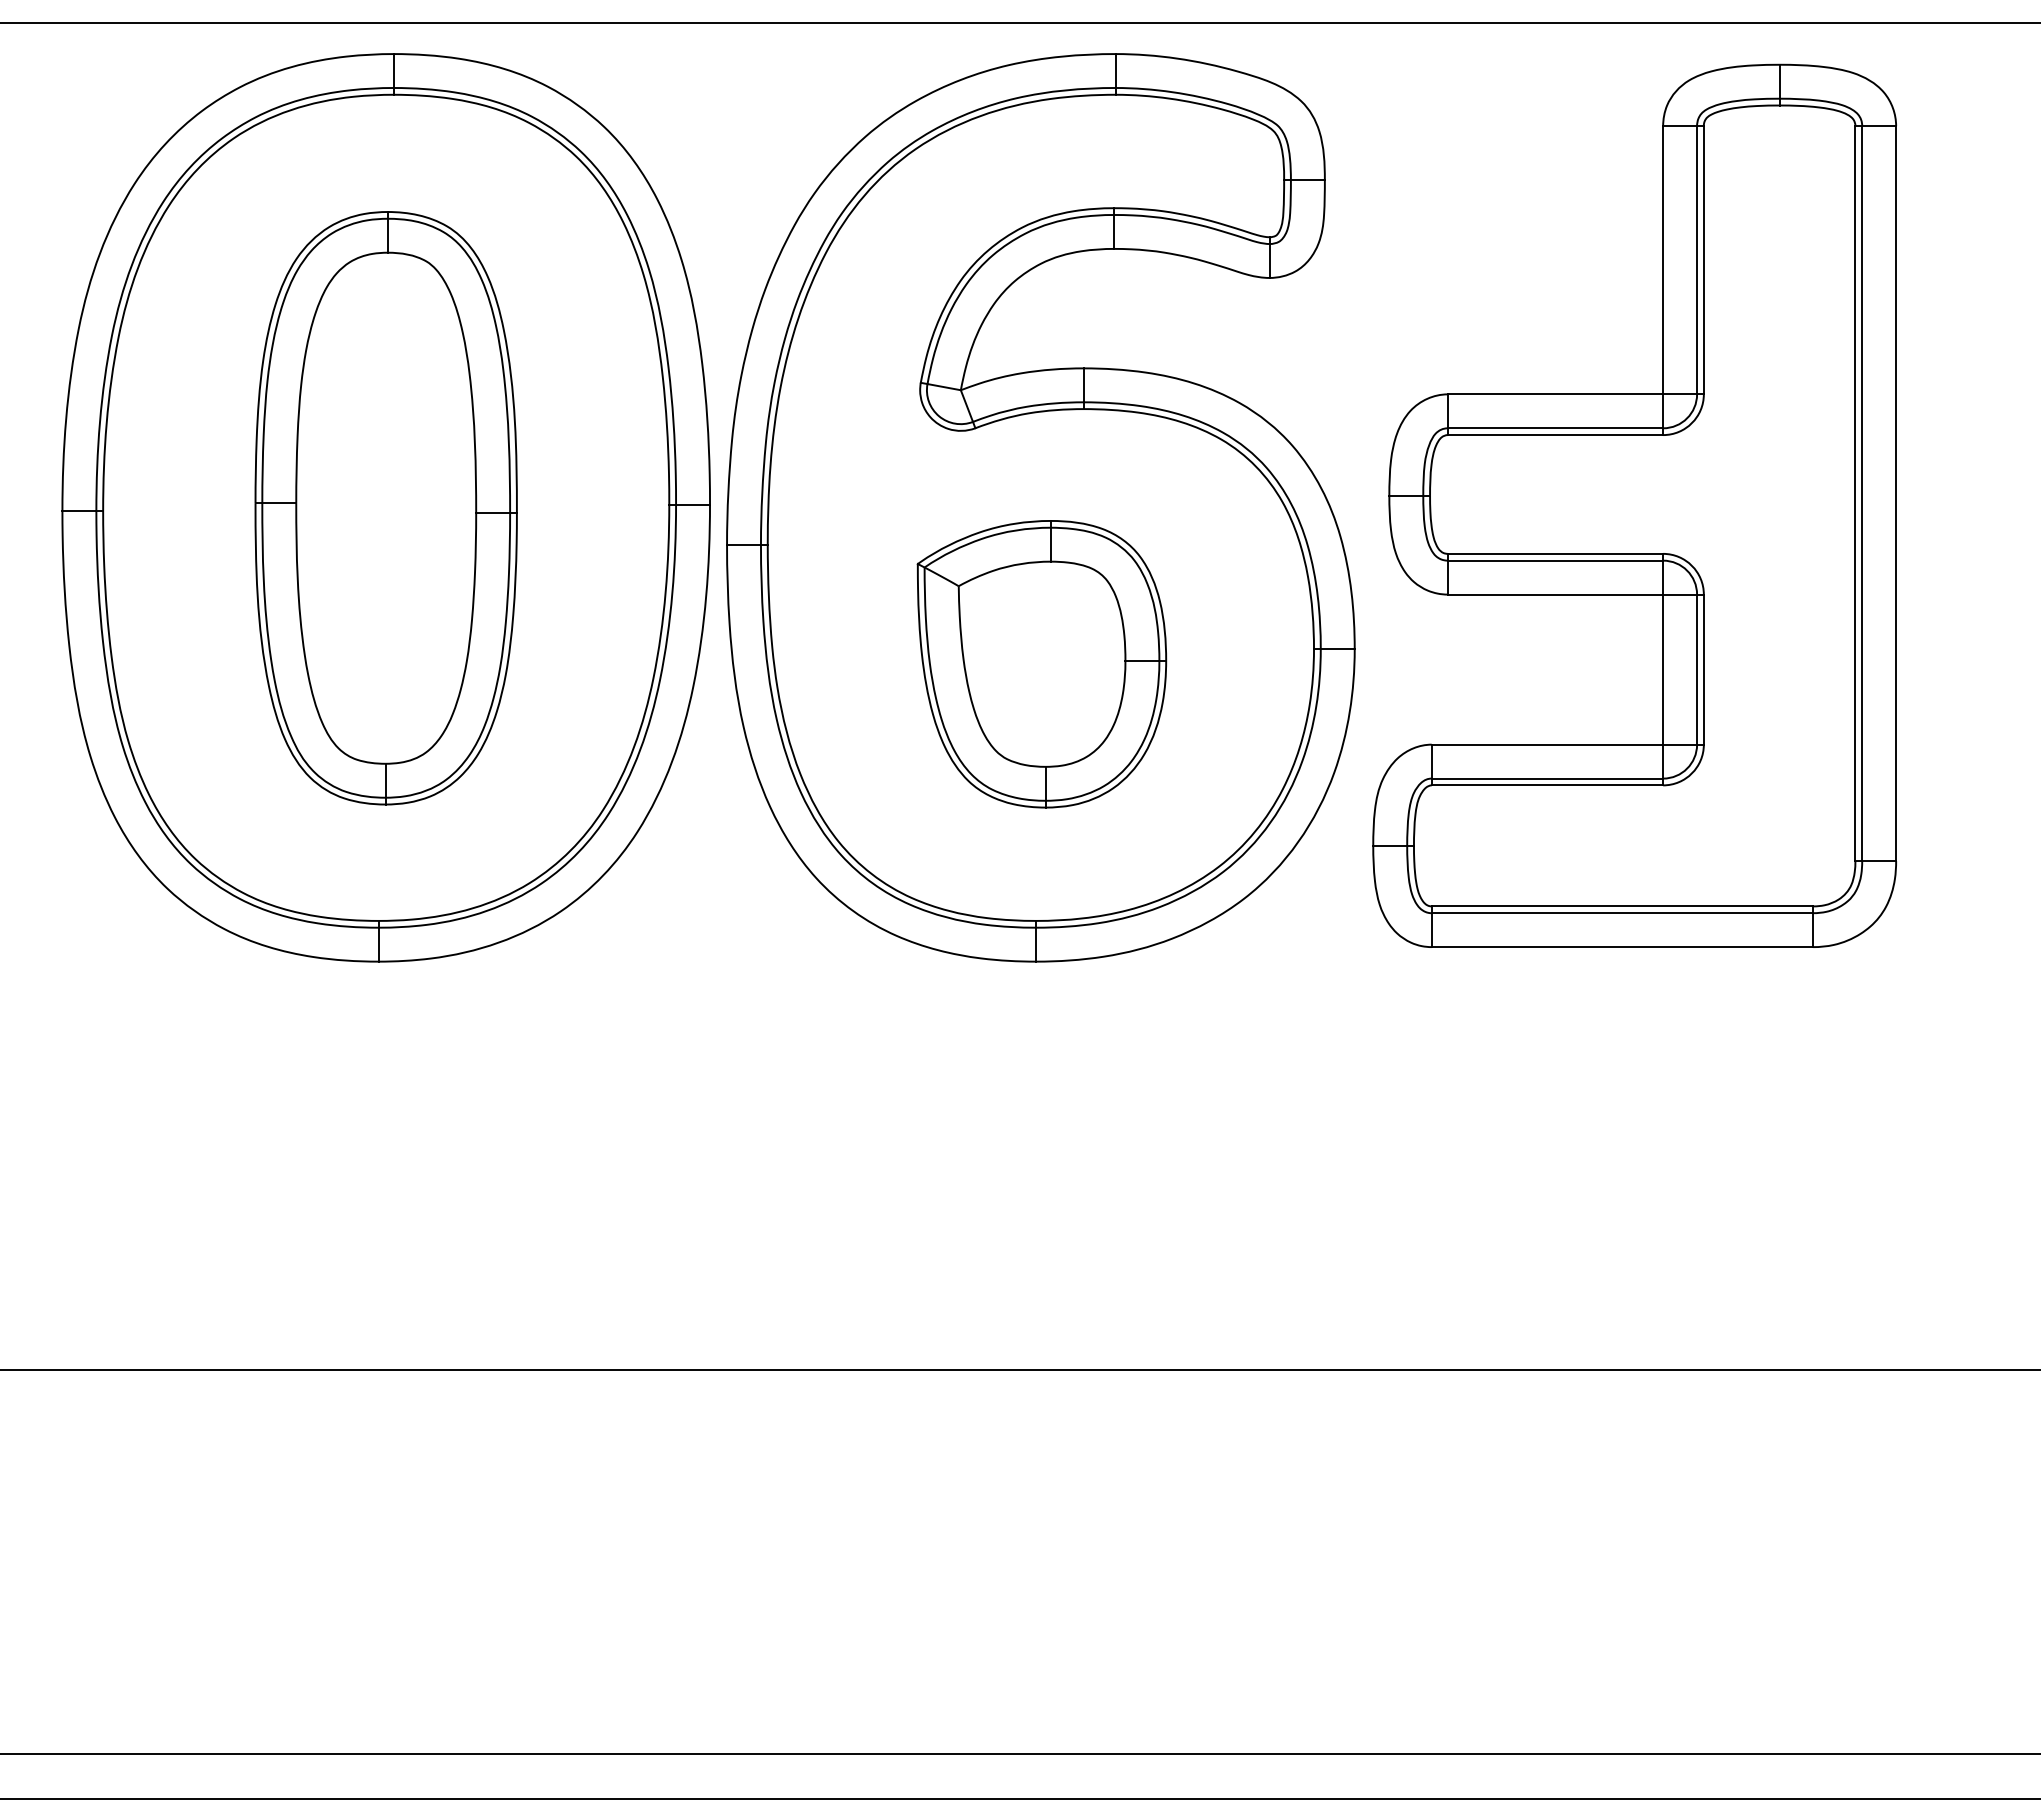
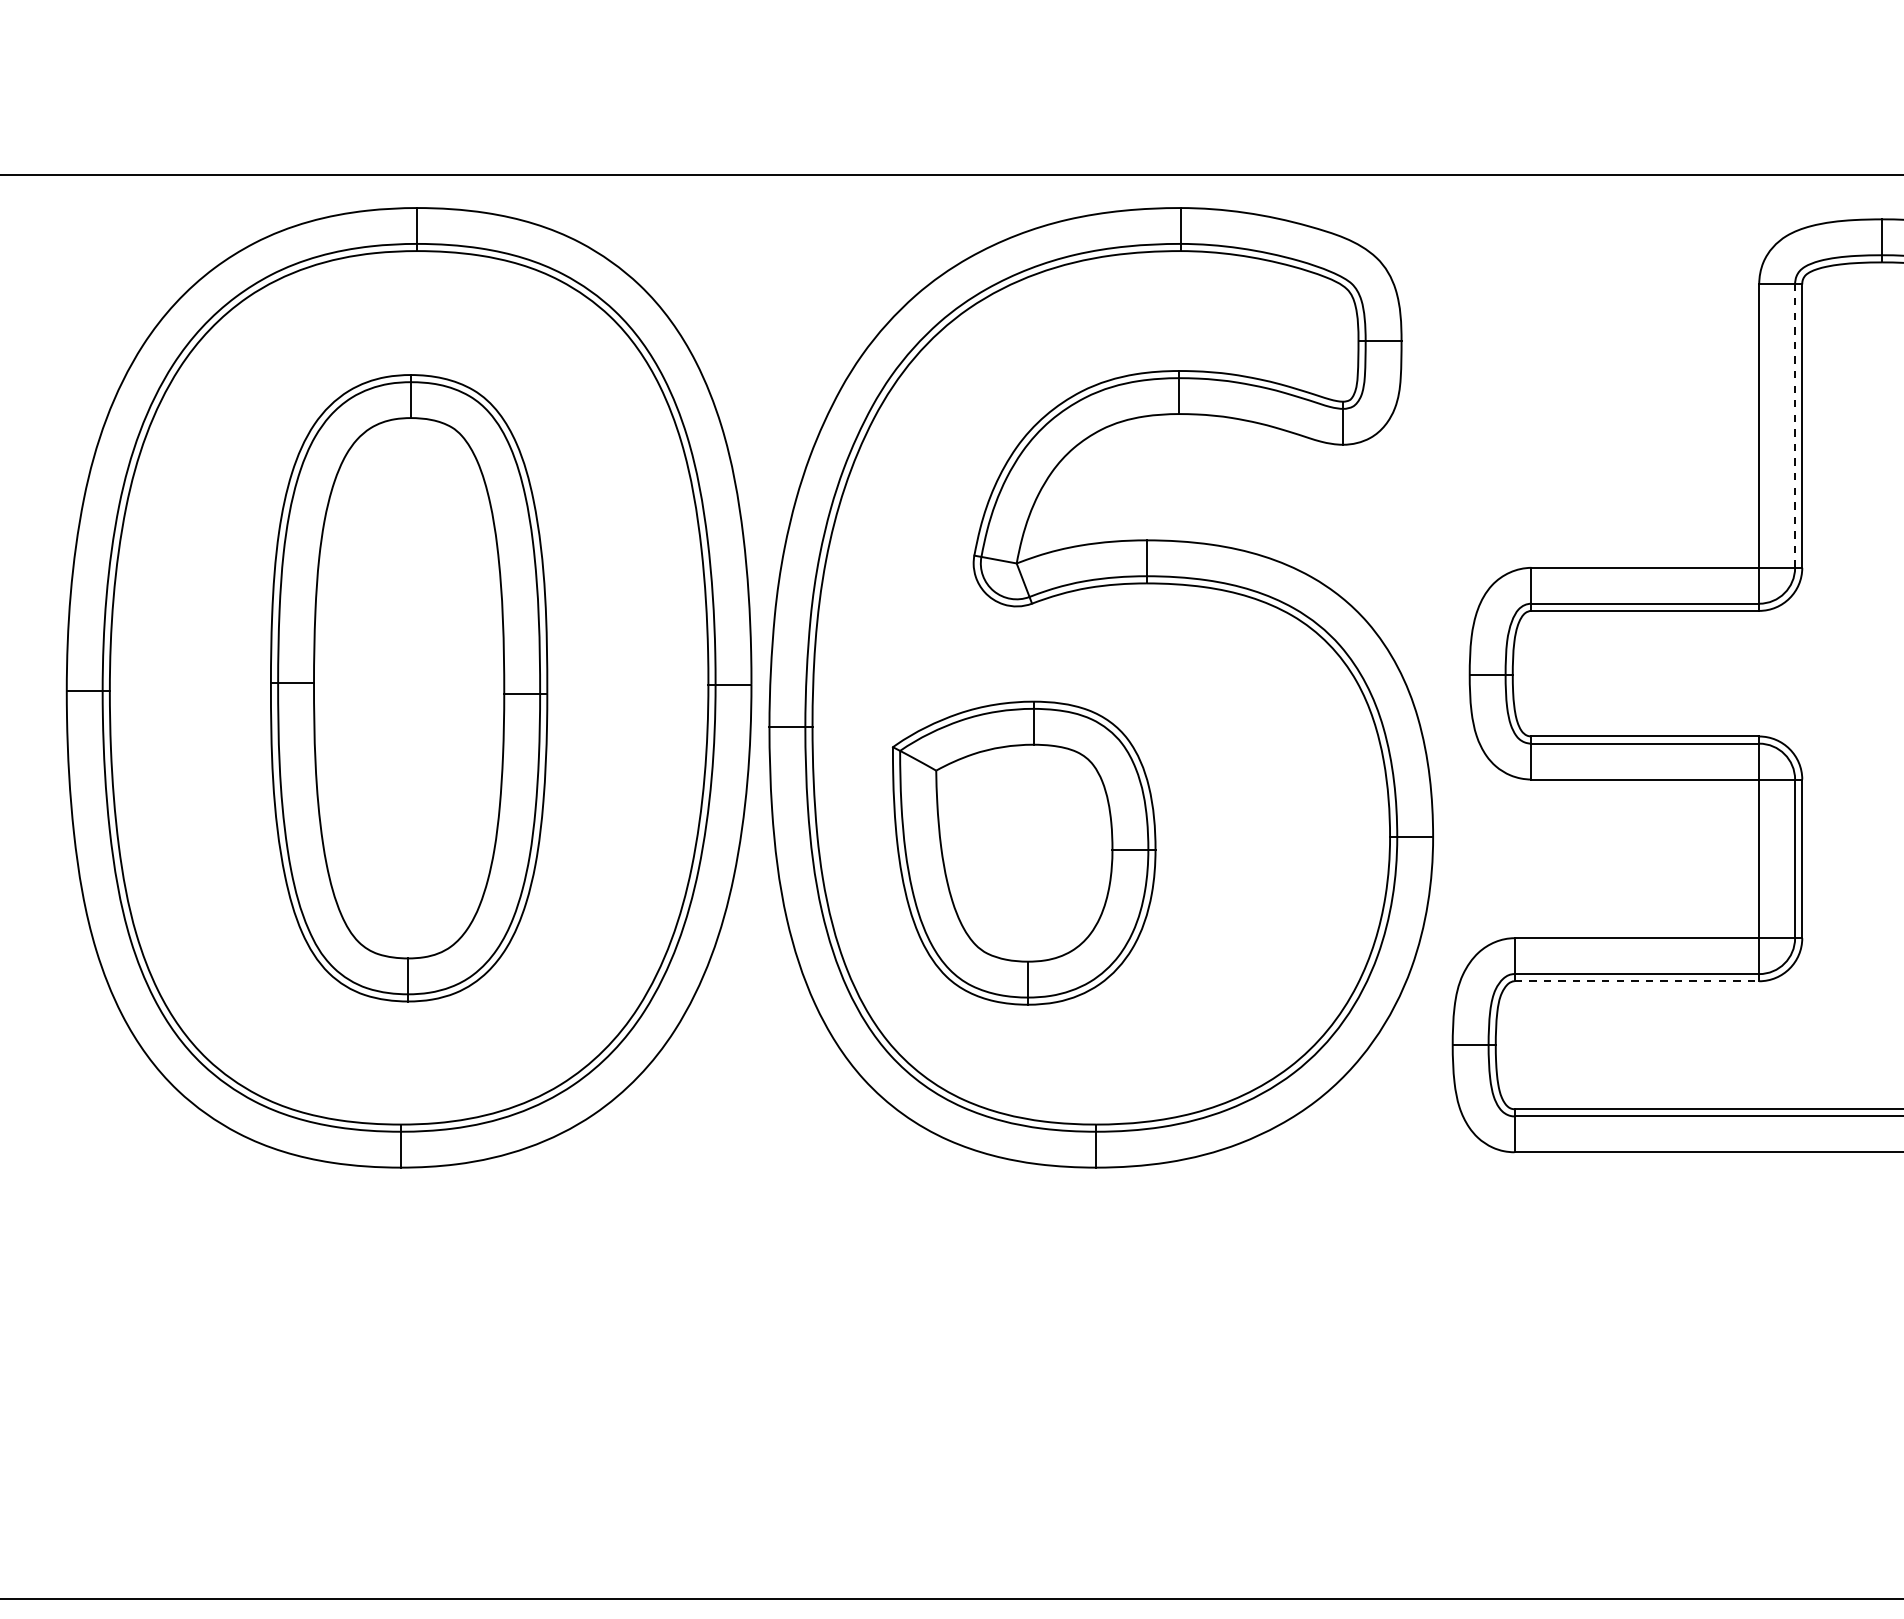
line: (1697, 259) -> (1795, 425), solid -> dashed
part: (1041, 664) -> (1023, 853), moved
line: (1547, 785) -> (1636, 981), solid -> dashed

